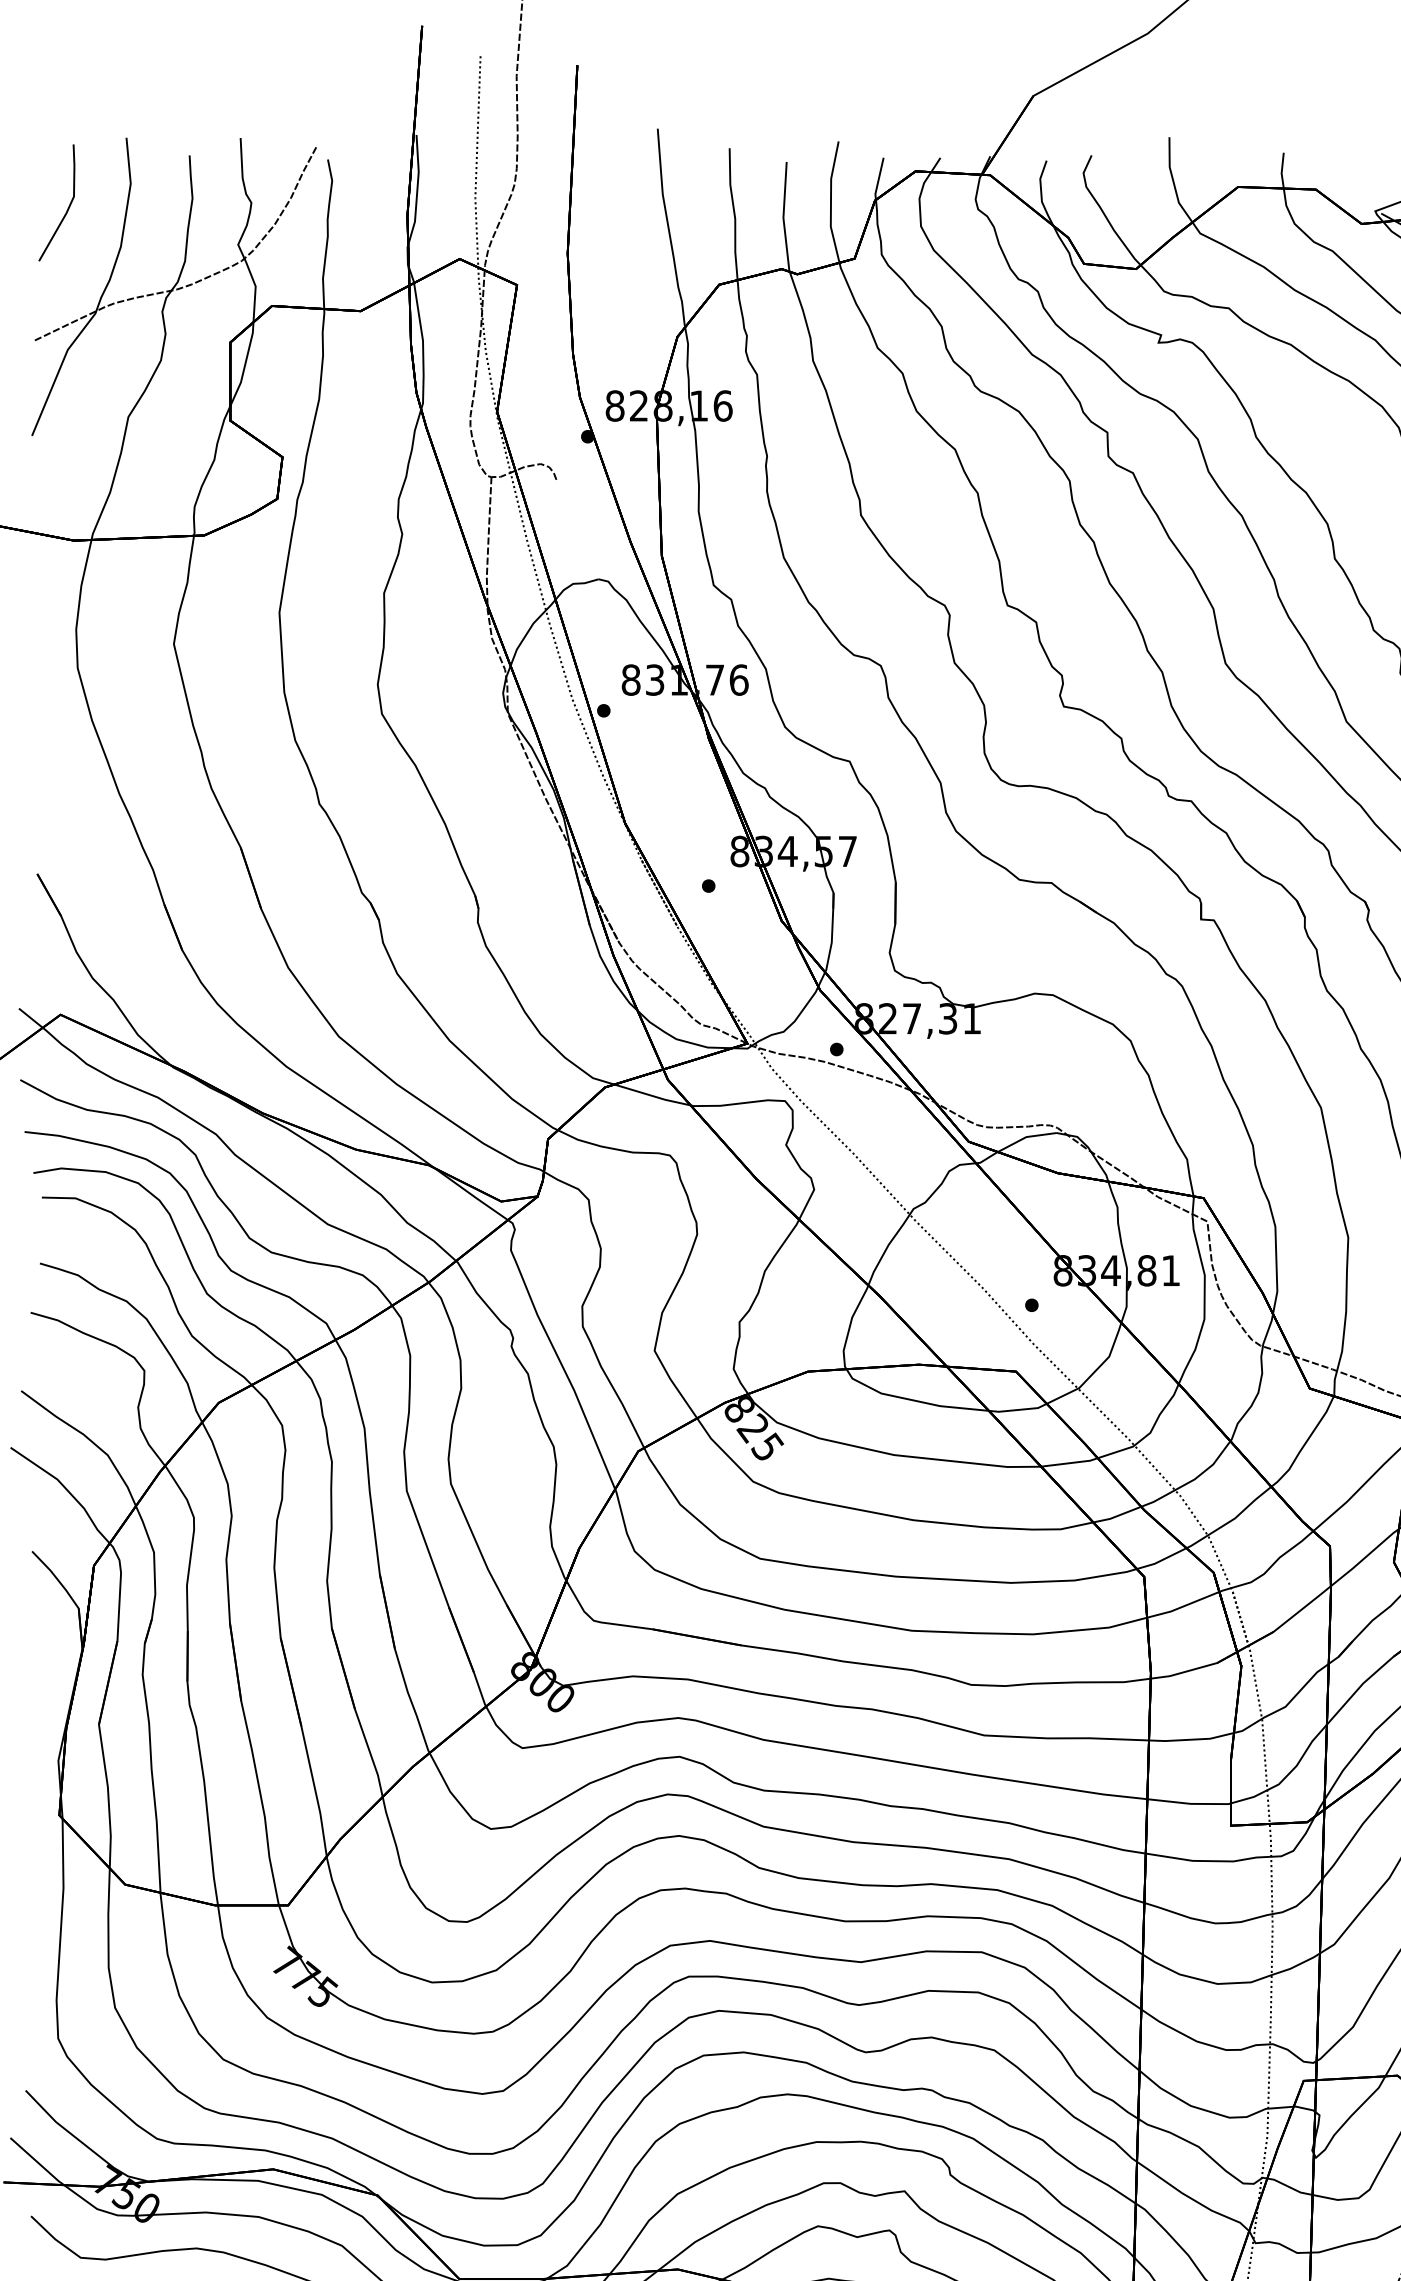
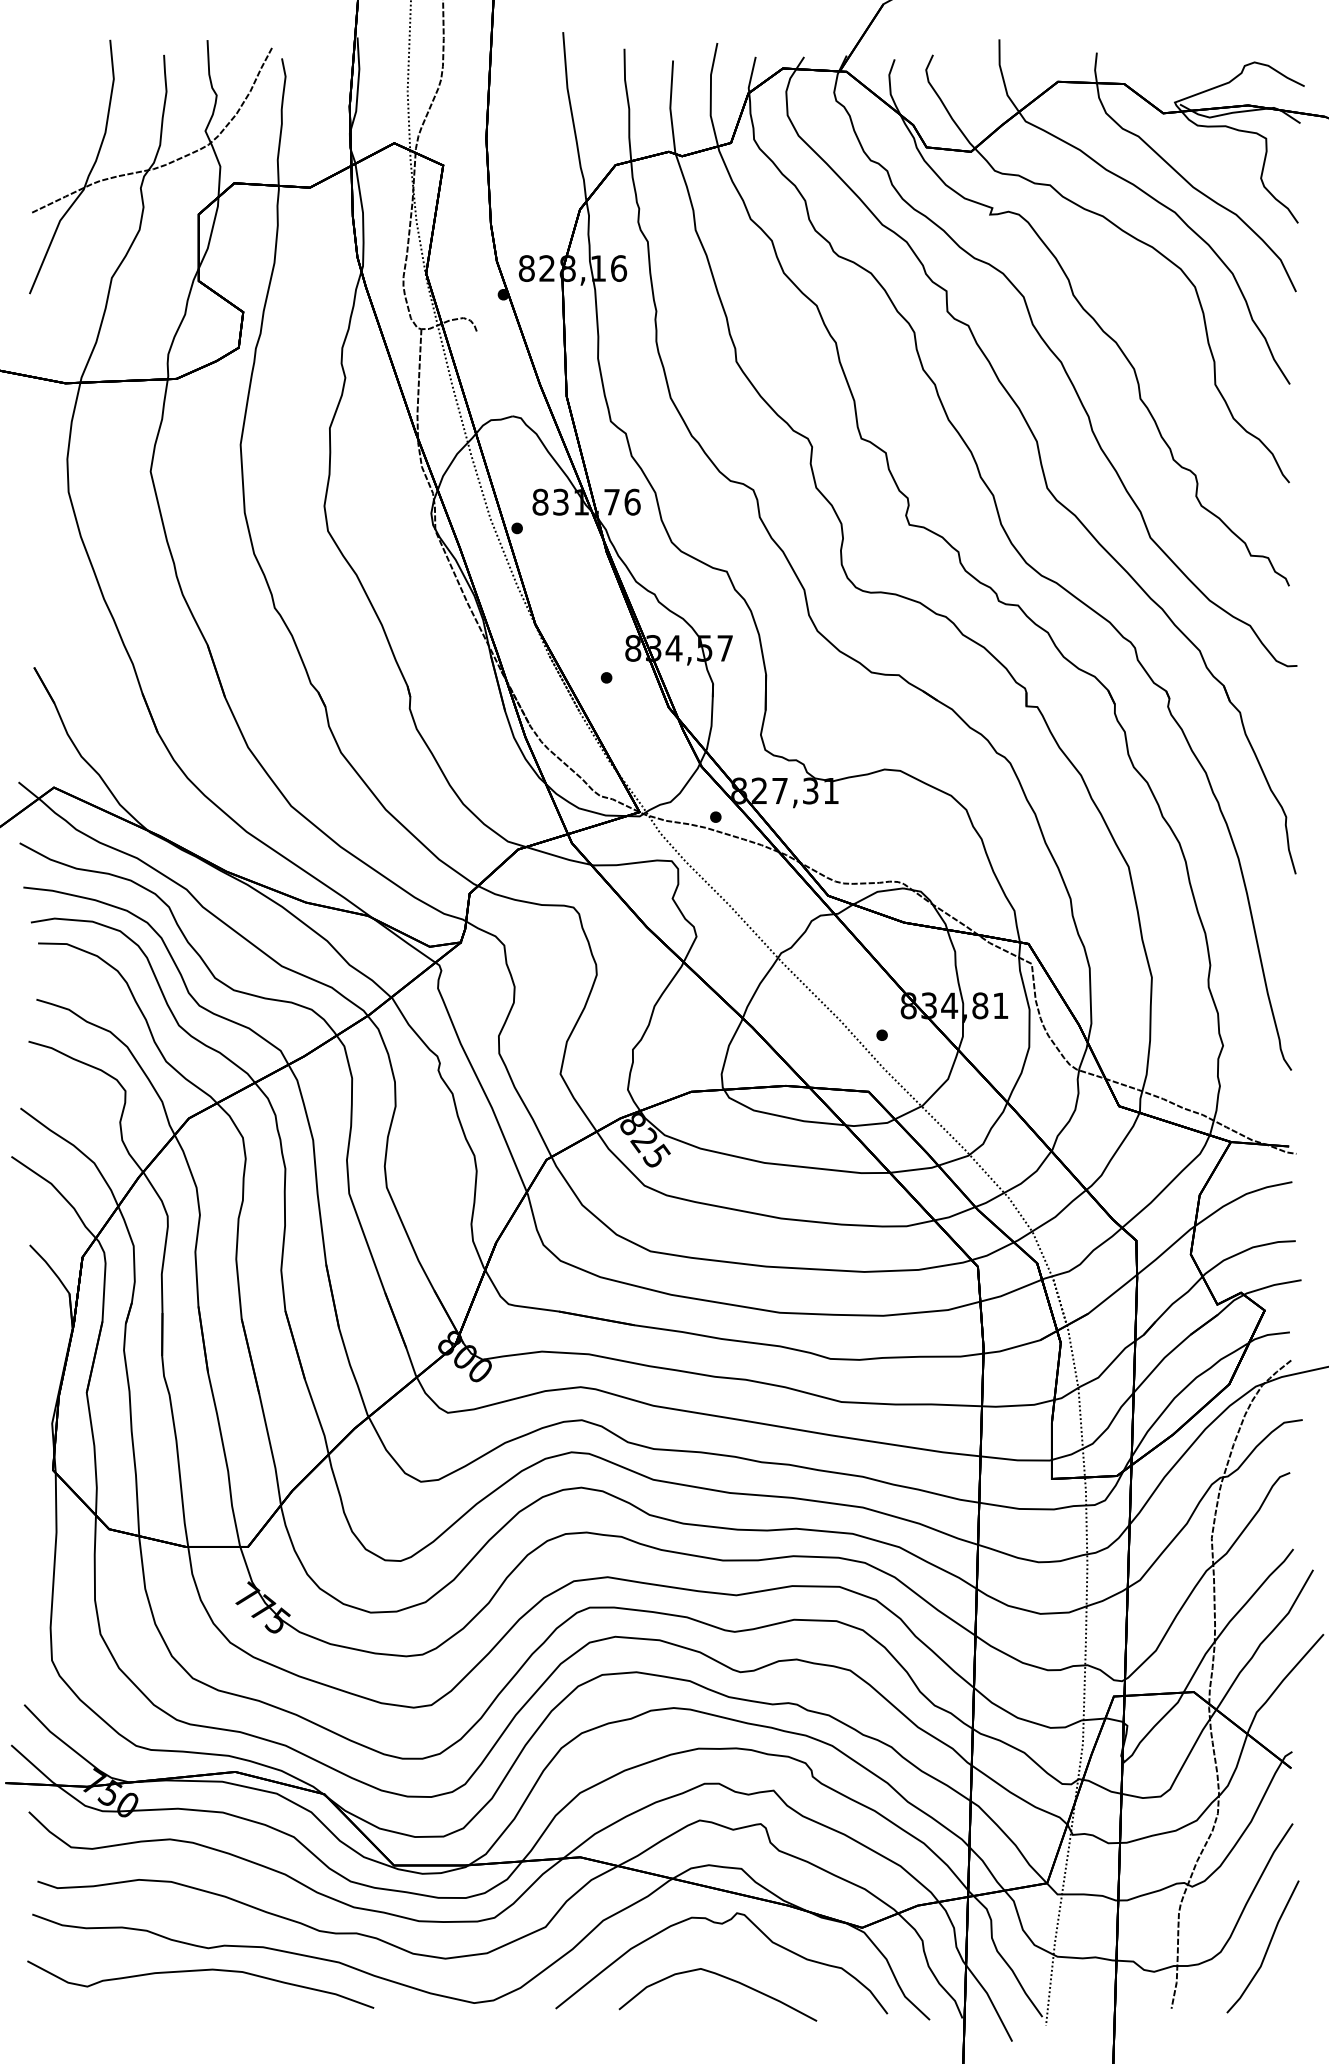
line: (66, 208) -> (59, 100), removed

